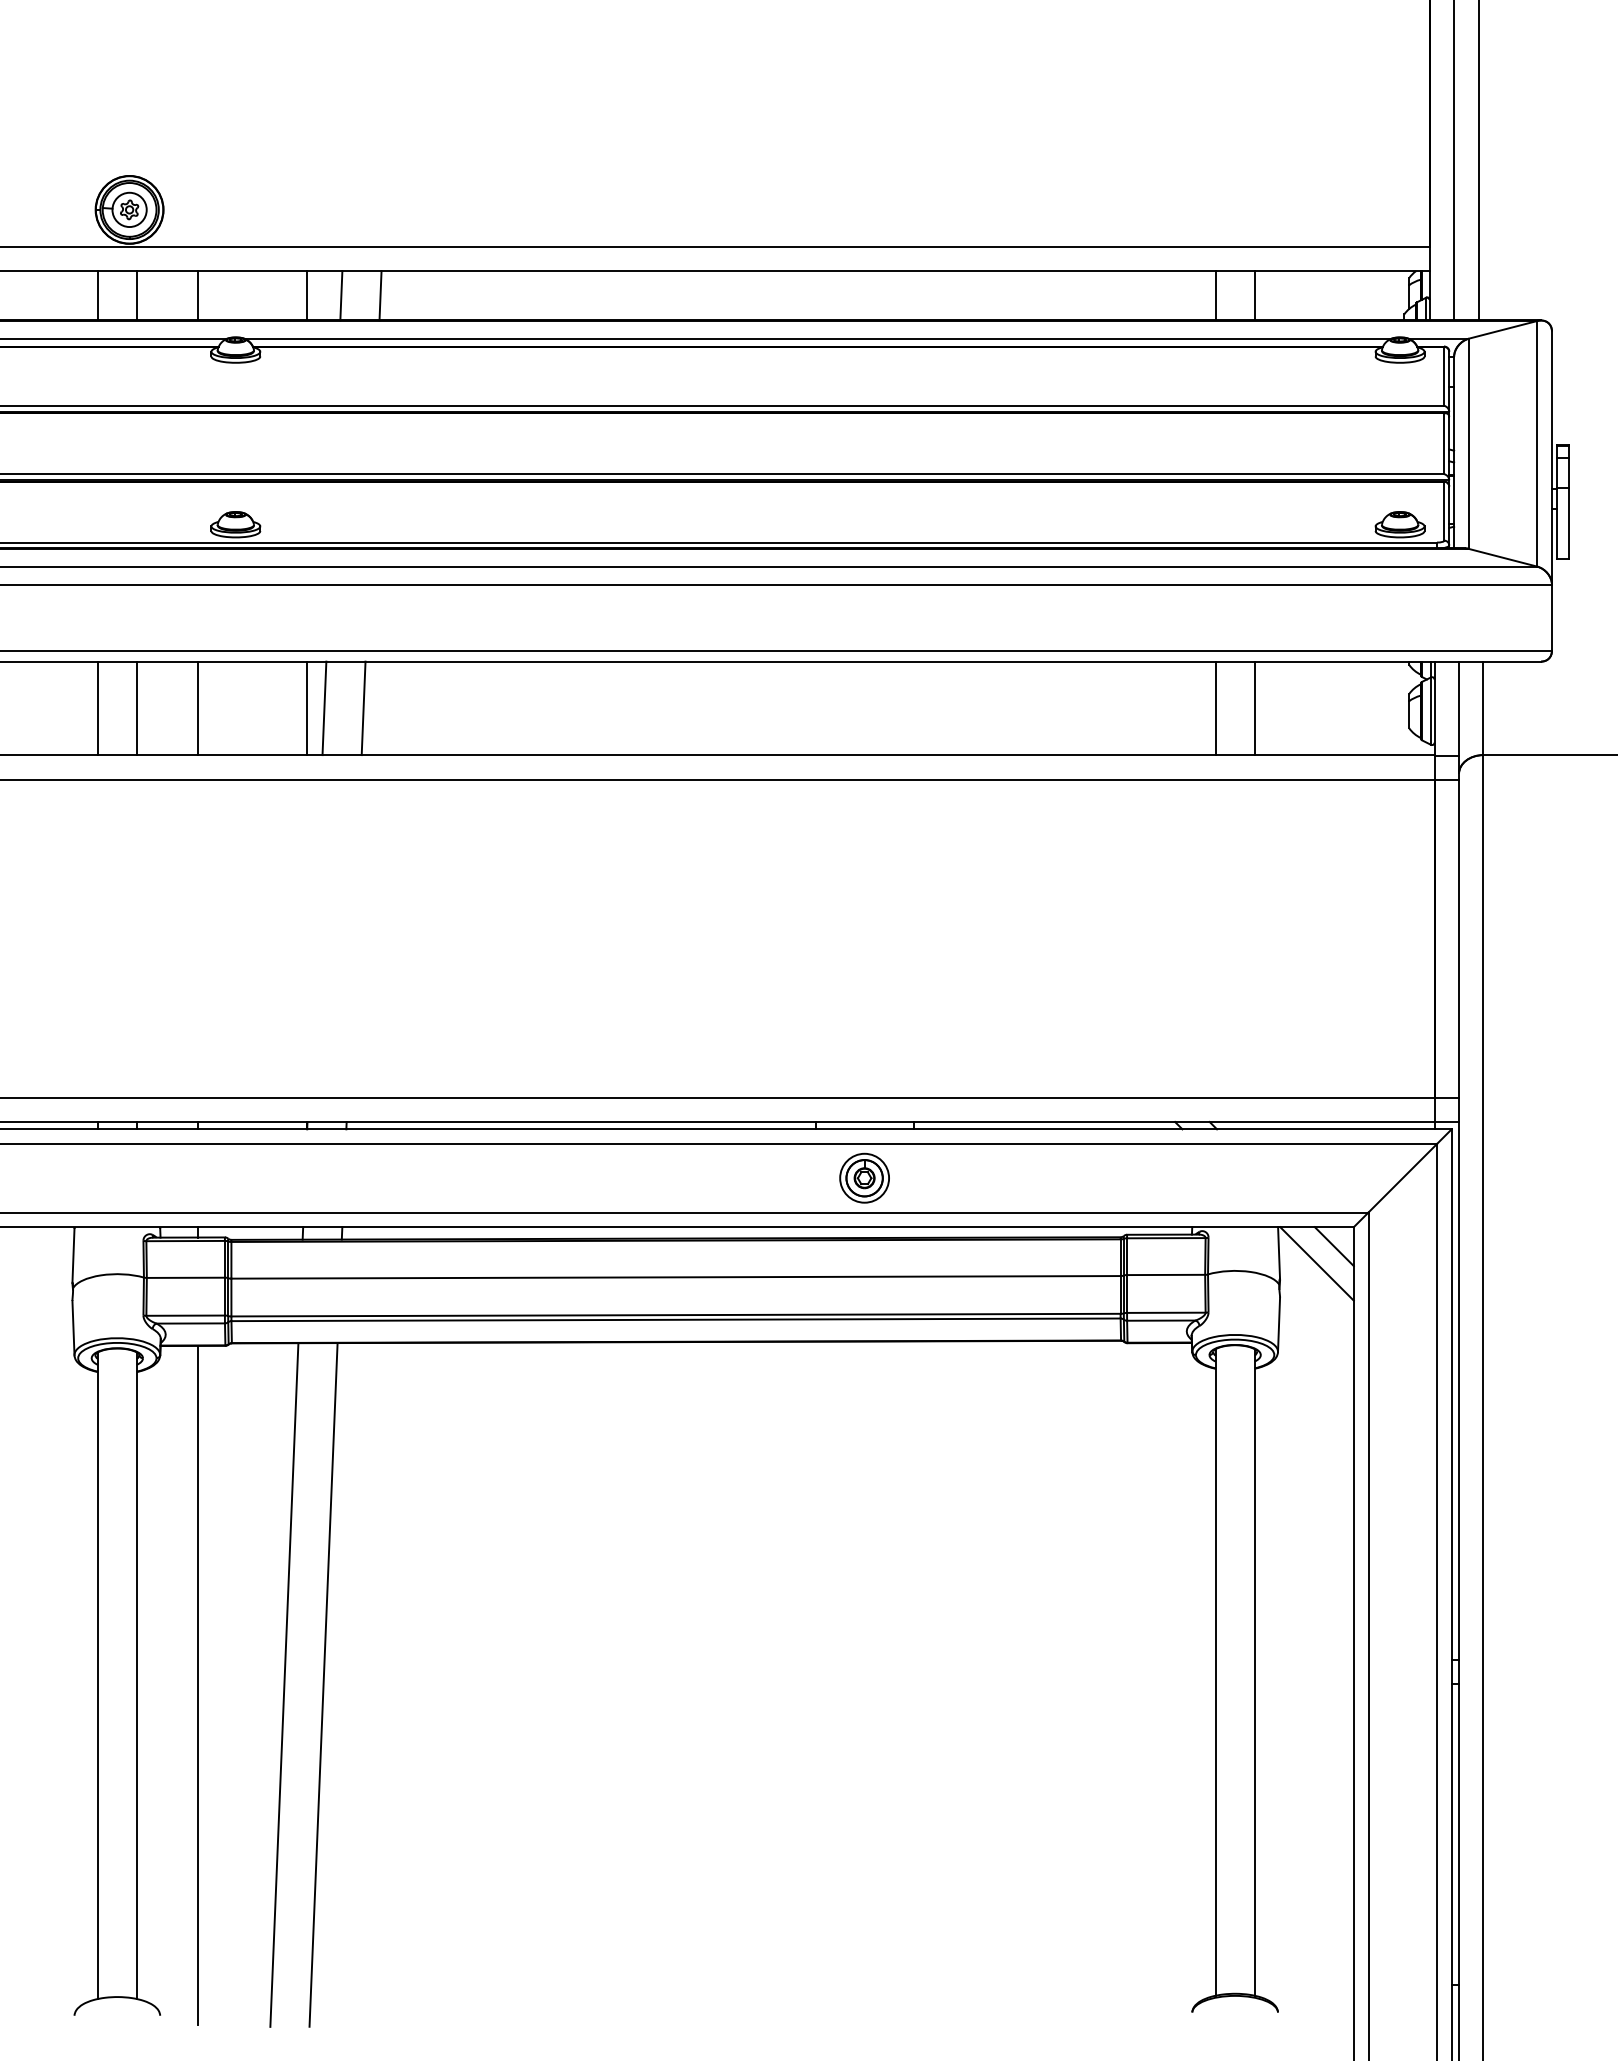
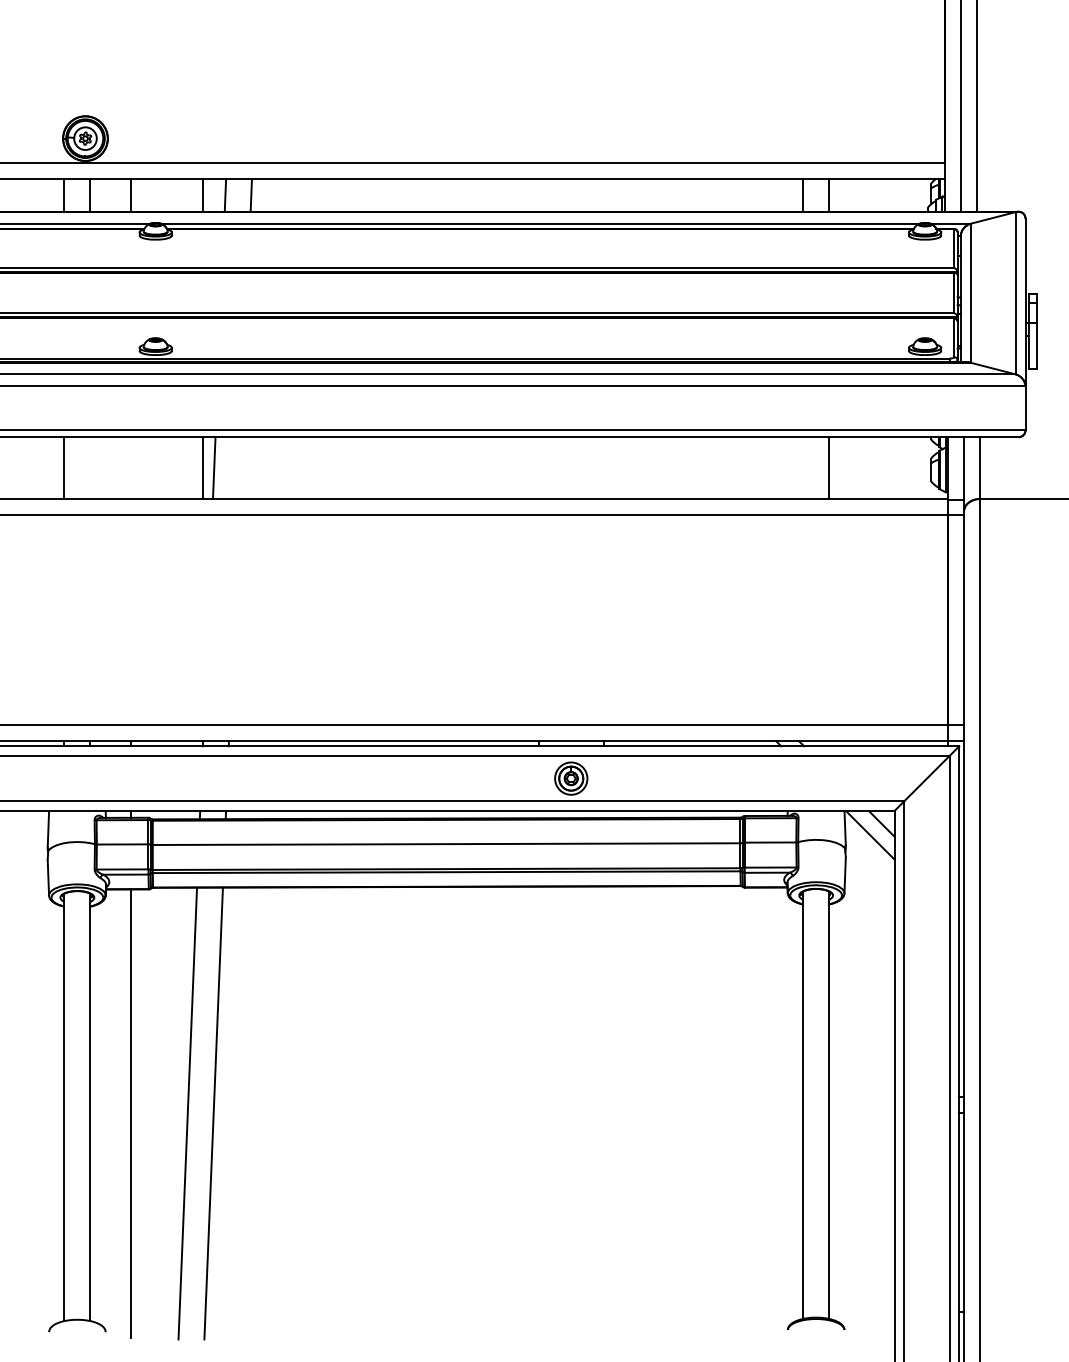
line: (137, 707) -> (90, 467), removed
line: (197, 707) -> (130, 467), removed
line: (362, 707) -> (239, 467), removed
line: (1216, 707) -> (803, 467), removed

